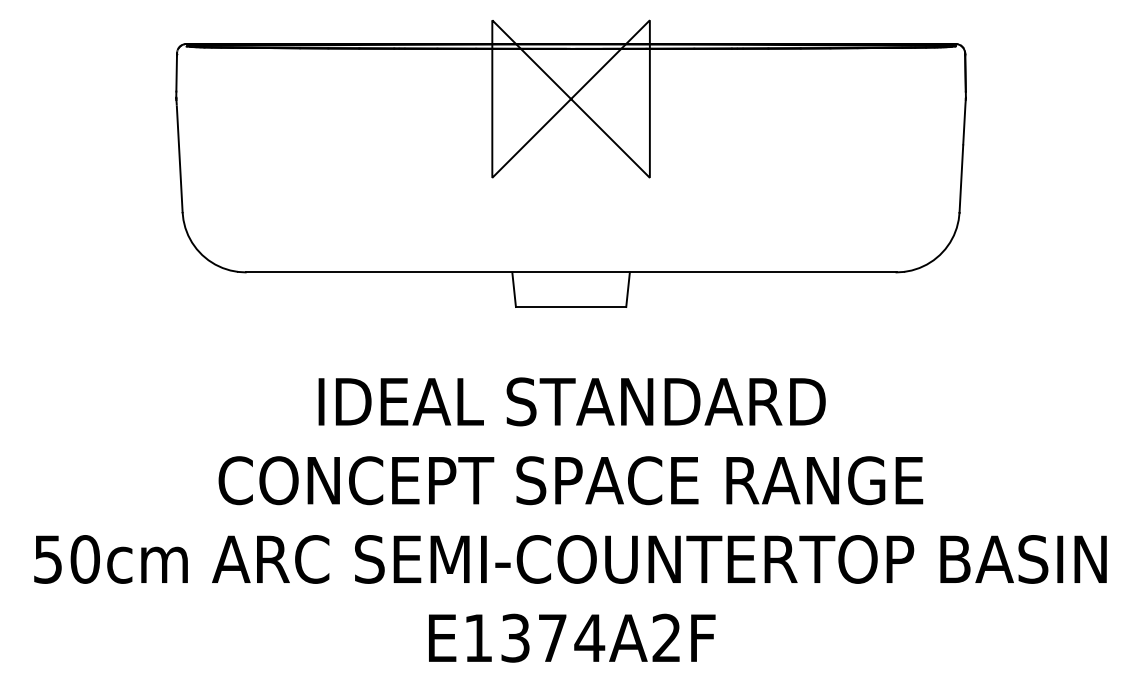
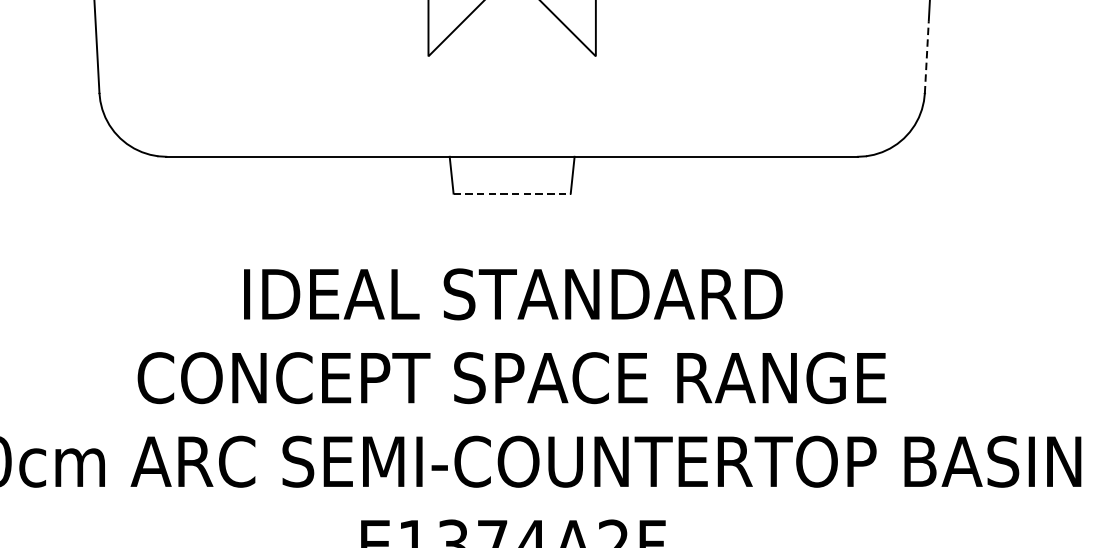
line: (961, 179) -> (926, 58), solid -> dashed
line: (571, 307) -> (512, 194), solid -> dashed

